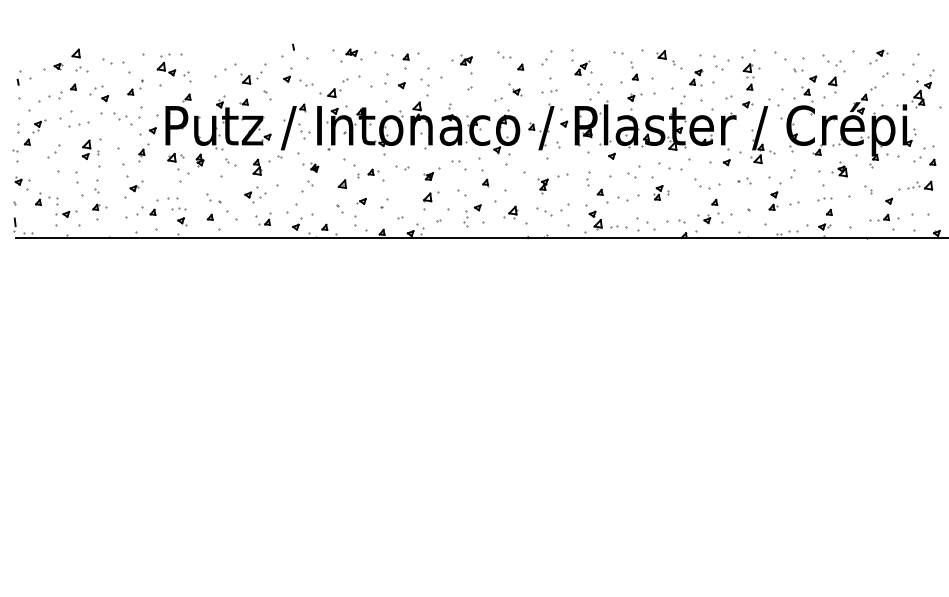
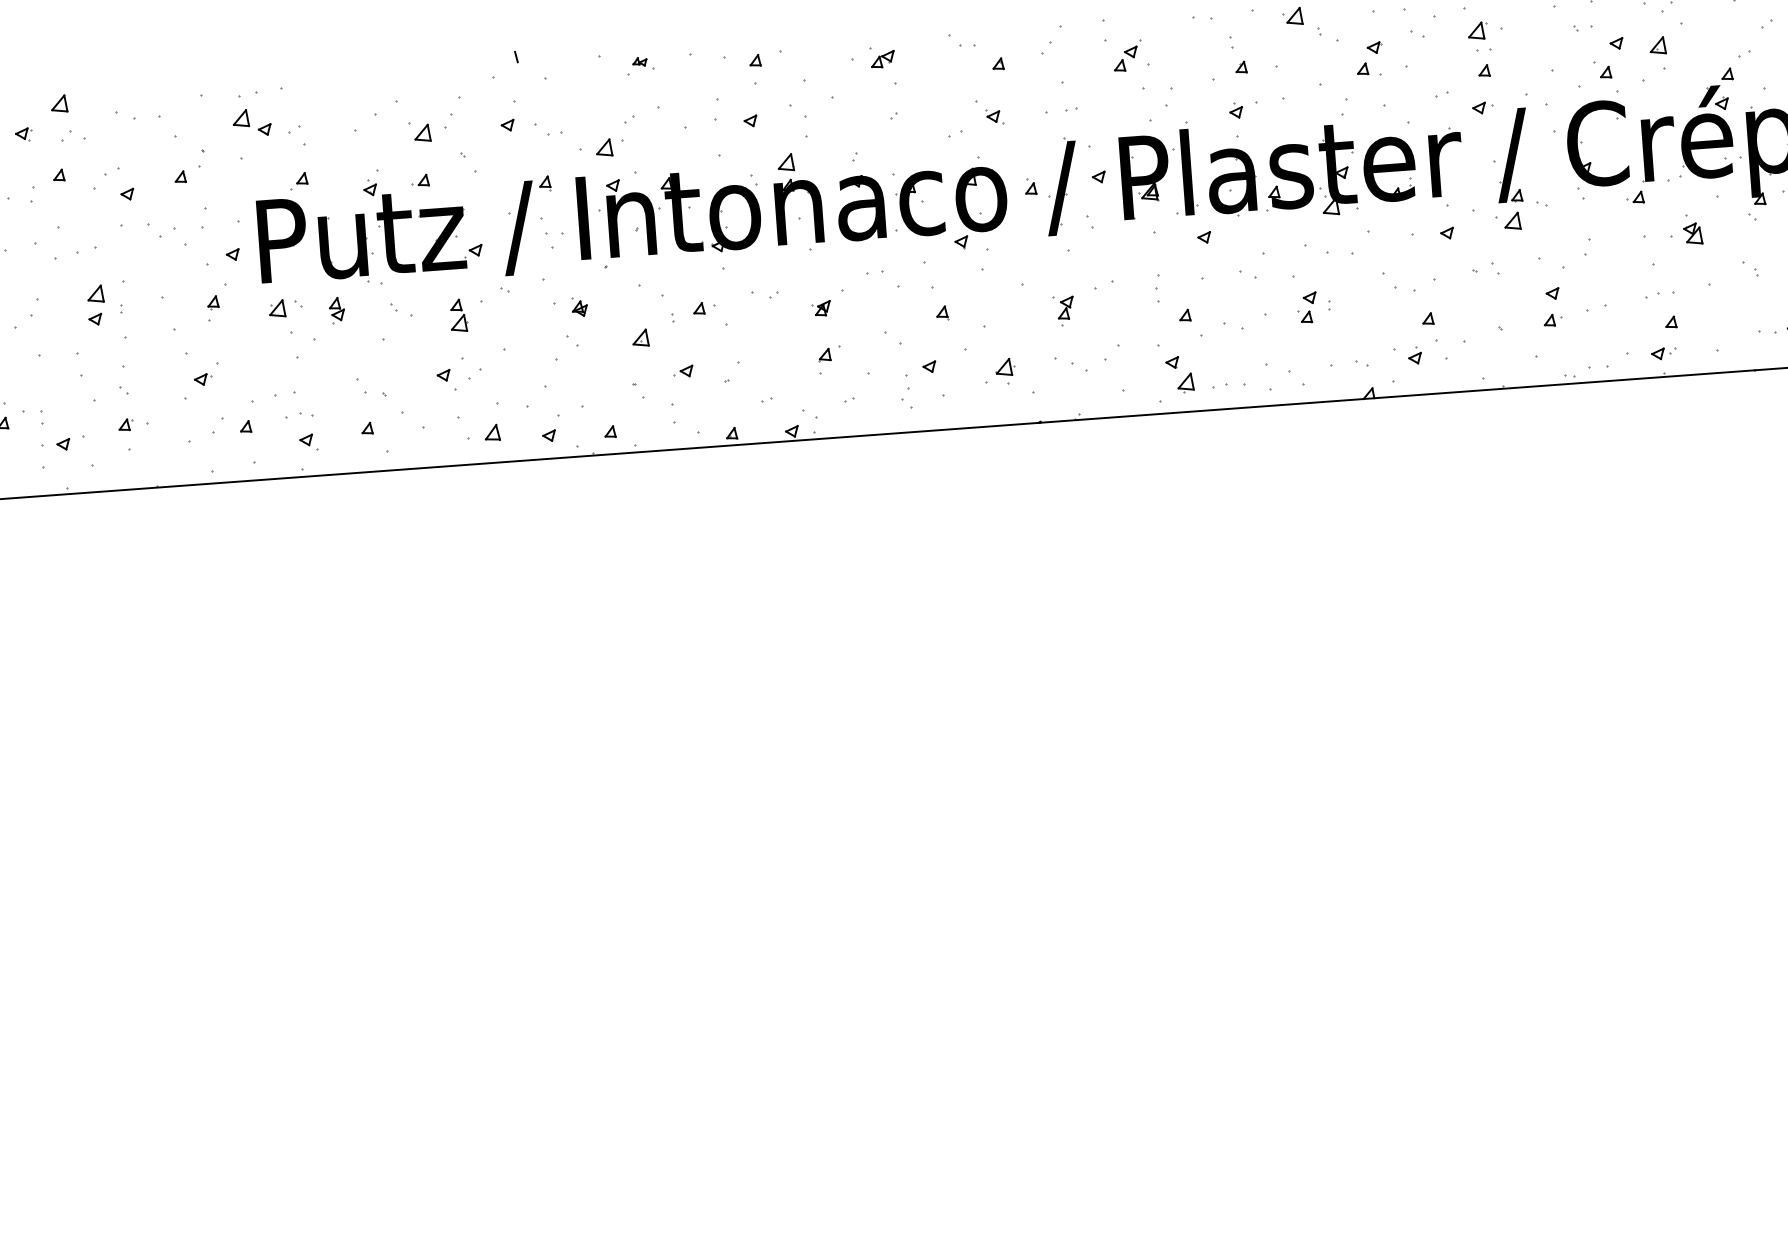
part: (351, 55) -> (639, 65), size x0.6
part: (431, 200) -> (830, 358), size x0.7
part: (263, 218) -> (479, 422), size x1.4

